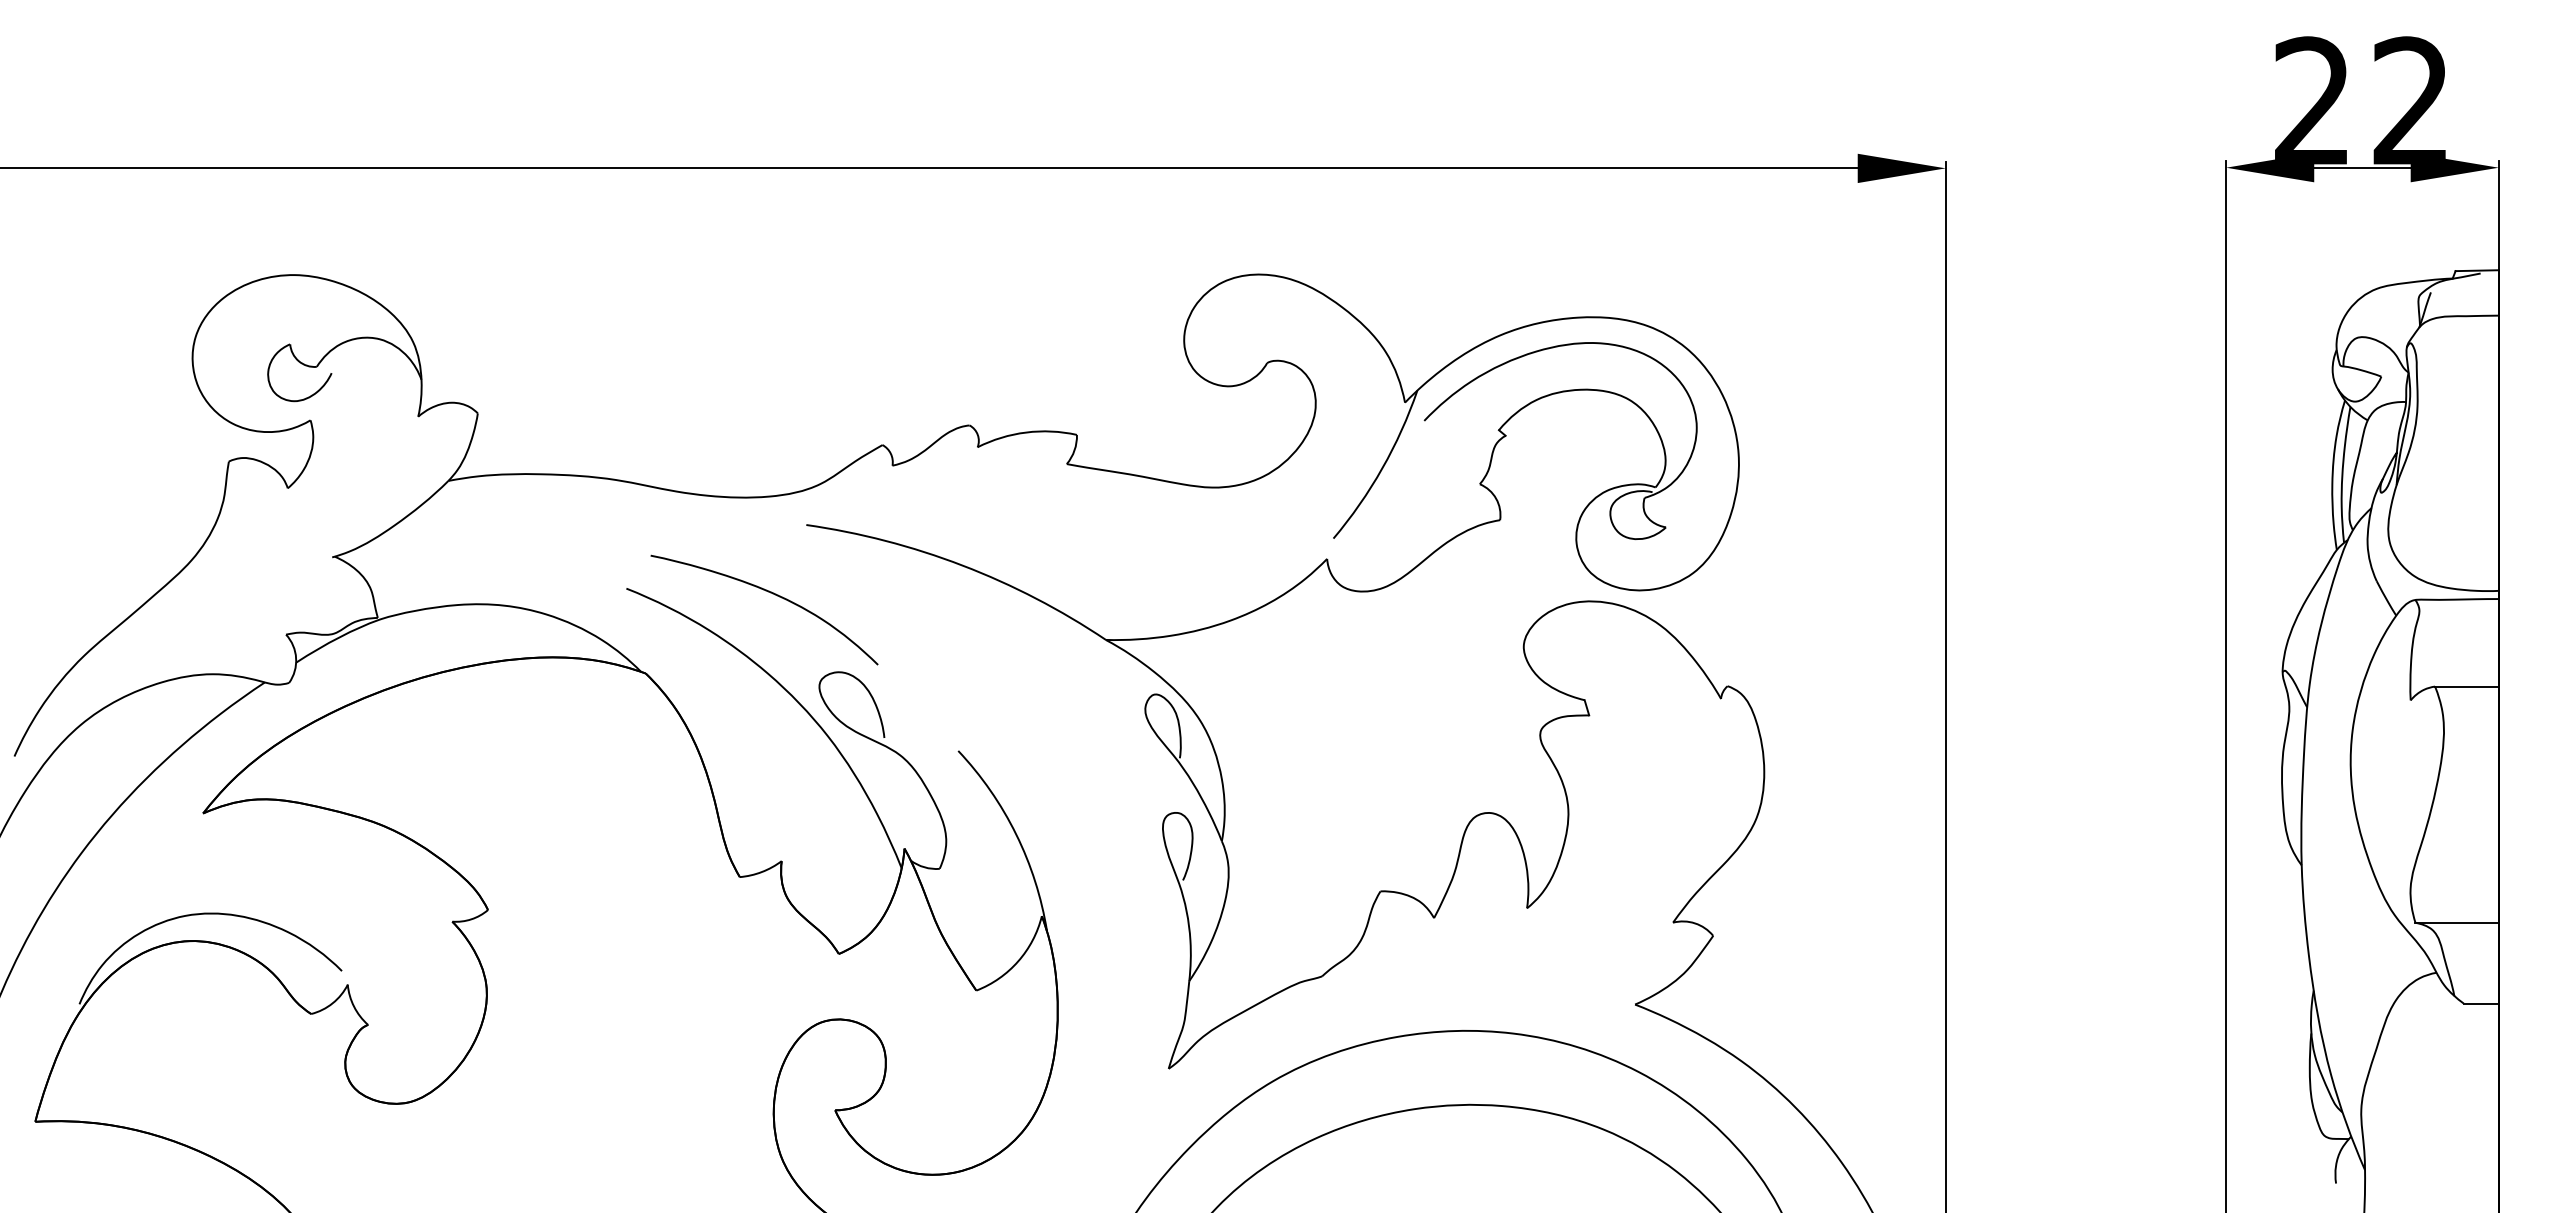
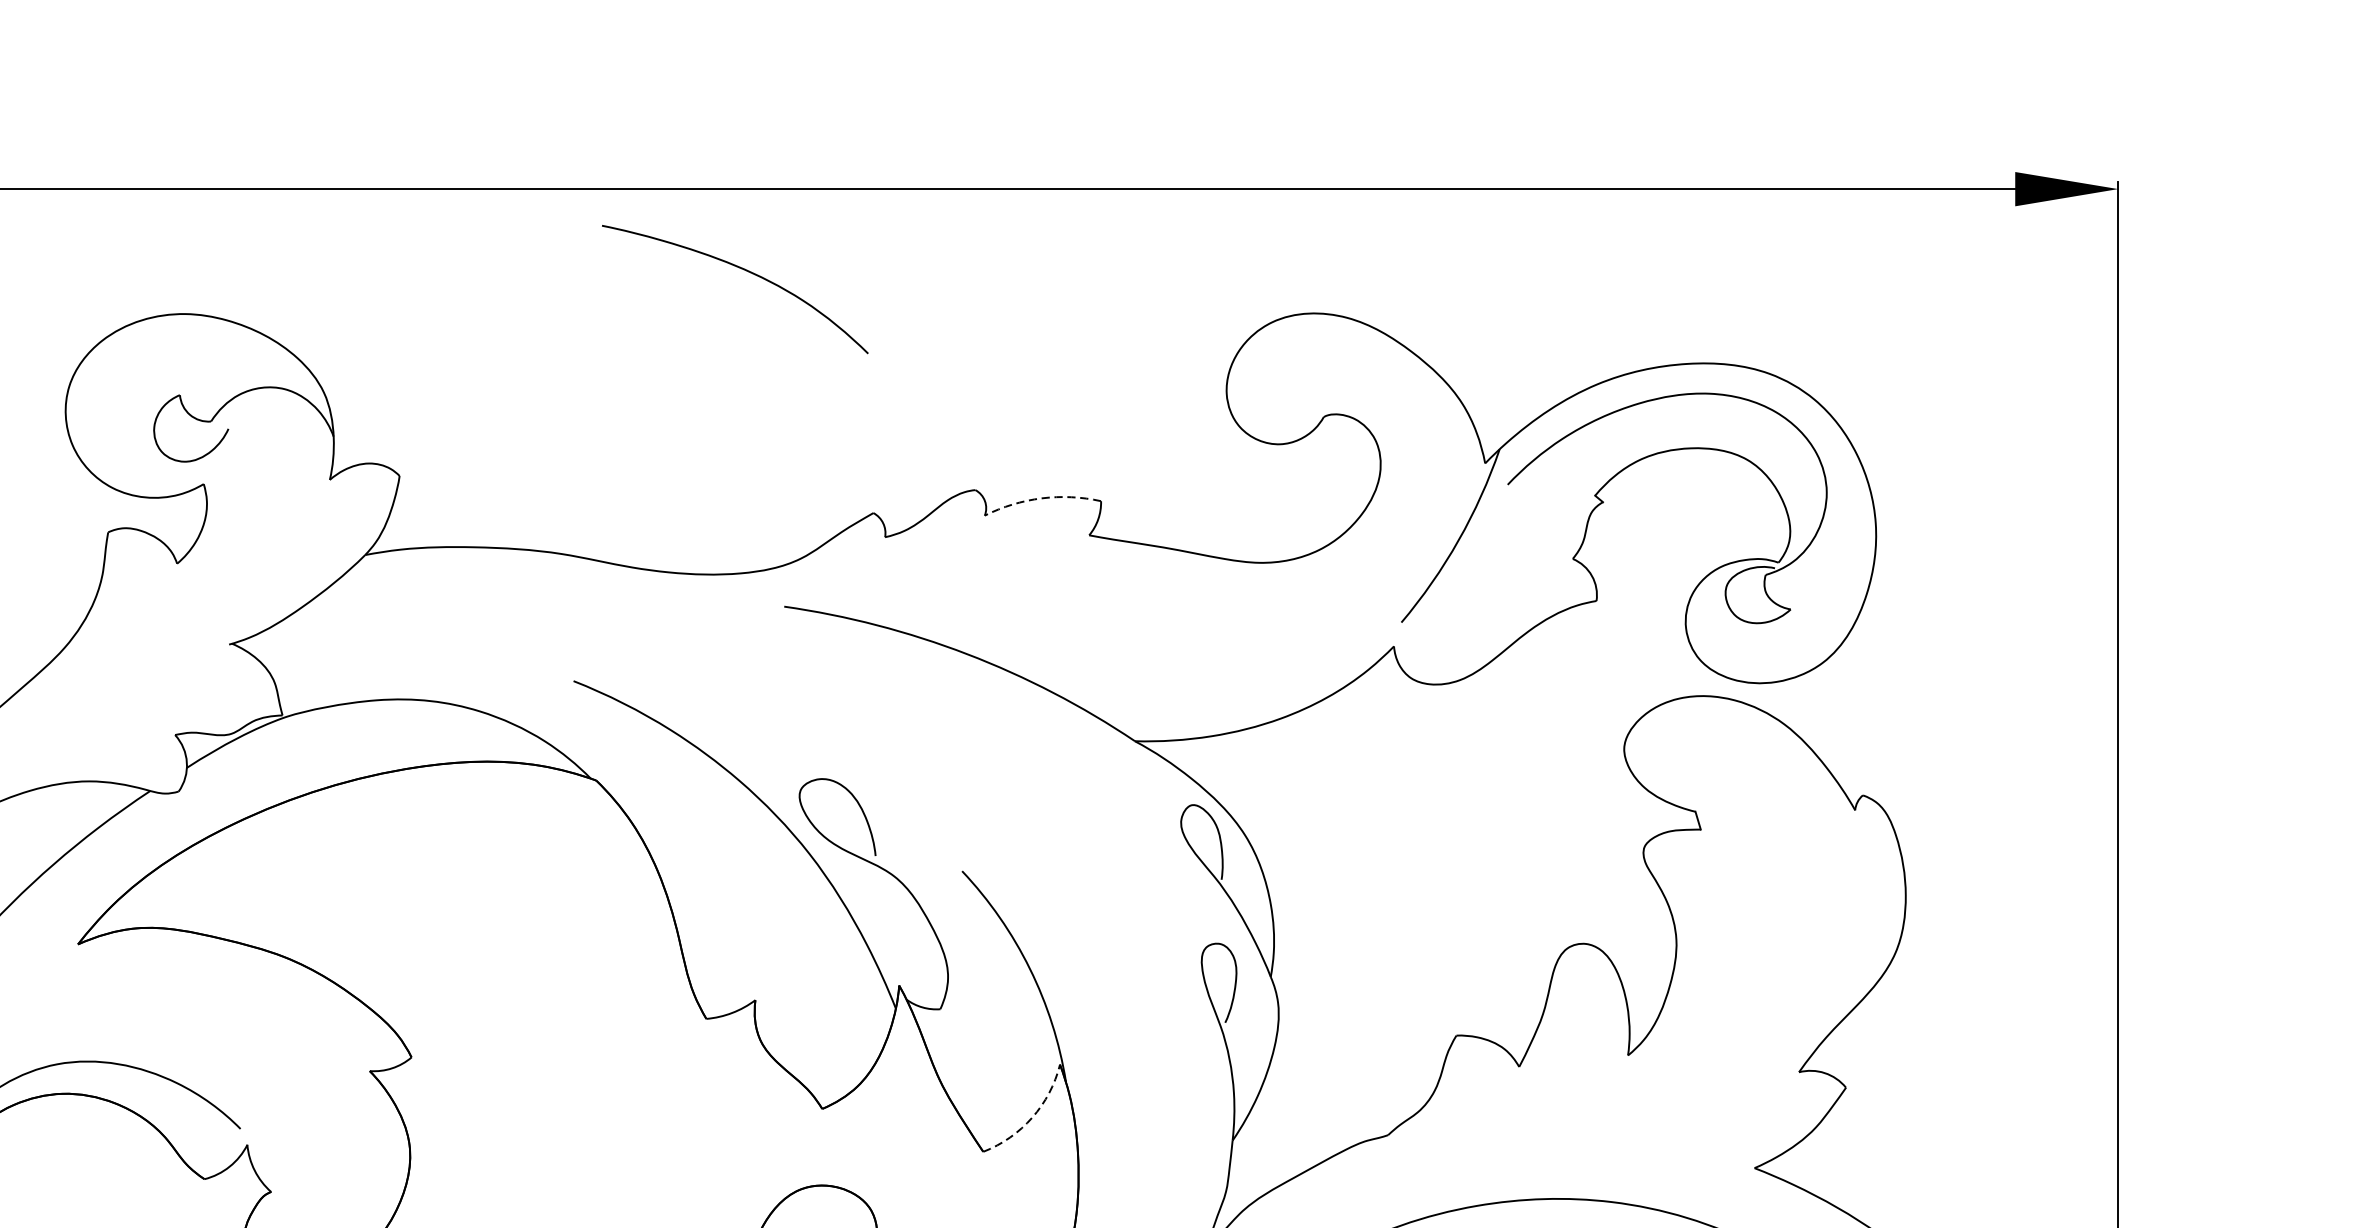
arc: (1026, 432) -> (1042, 498), solid -> dashed
curve: (772, 594) -> (744, 271), moved
arc: (1018, 961) -> (1032, 1117), solid -> dashed

